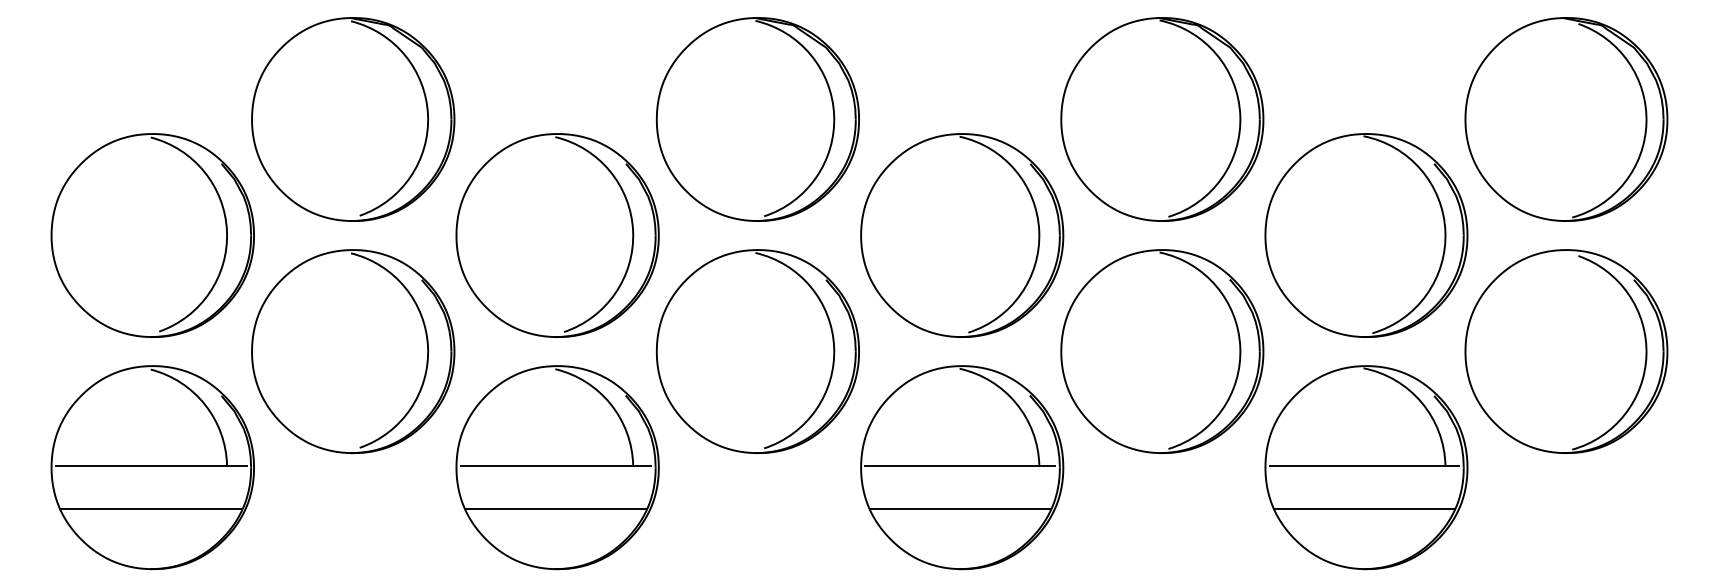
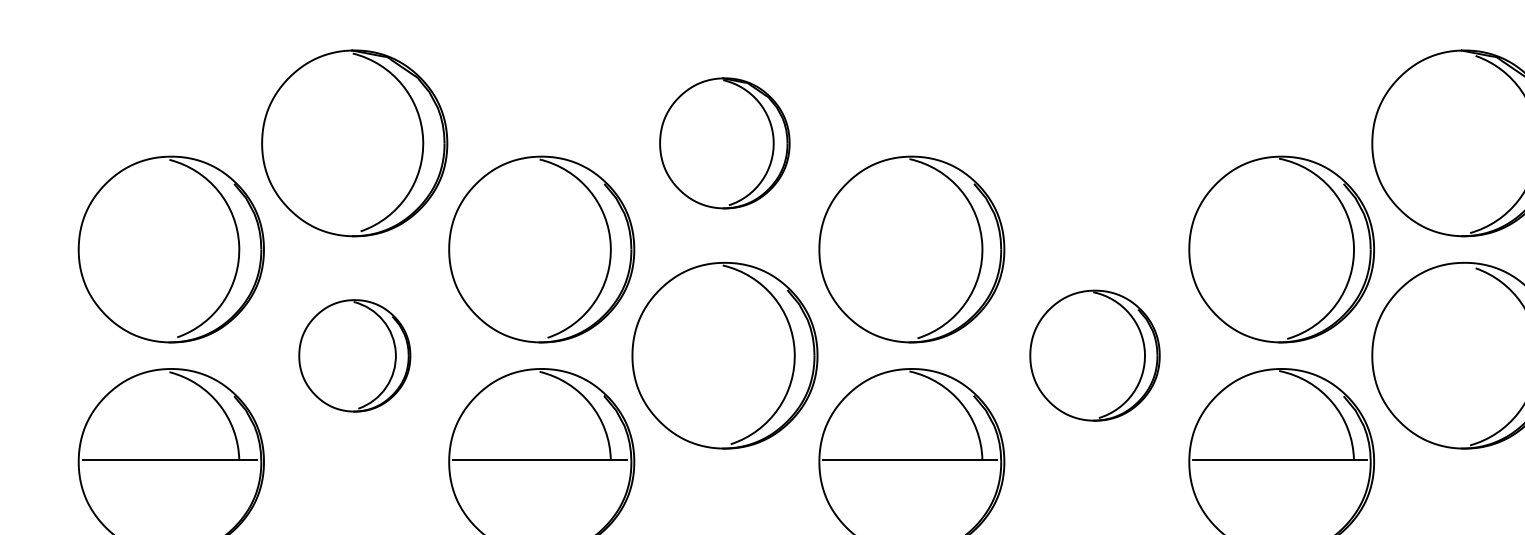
part: (757, 119) -> (724, 143), size x0.7
part: (1162, 119) -> (1095, 143), removed
part: (353, 351) -> (354, 355), size x0.6
part: (1162, 351) -> (1095, 355), size x0.7
line: (150, 509) -> (169, 500), removed
line: (555, 509) -> (539, 500), removed
line: (959, 509) -> (909, 500), removed
line: (1363, 509) -> (1279, 500), removed

